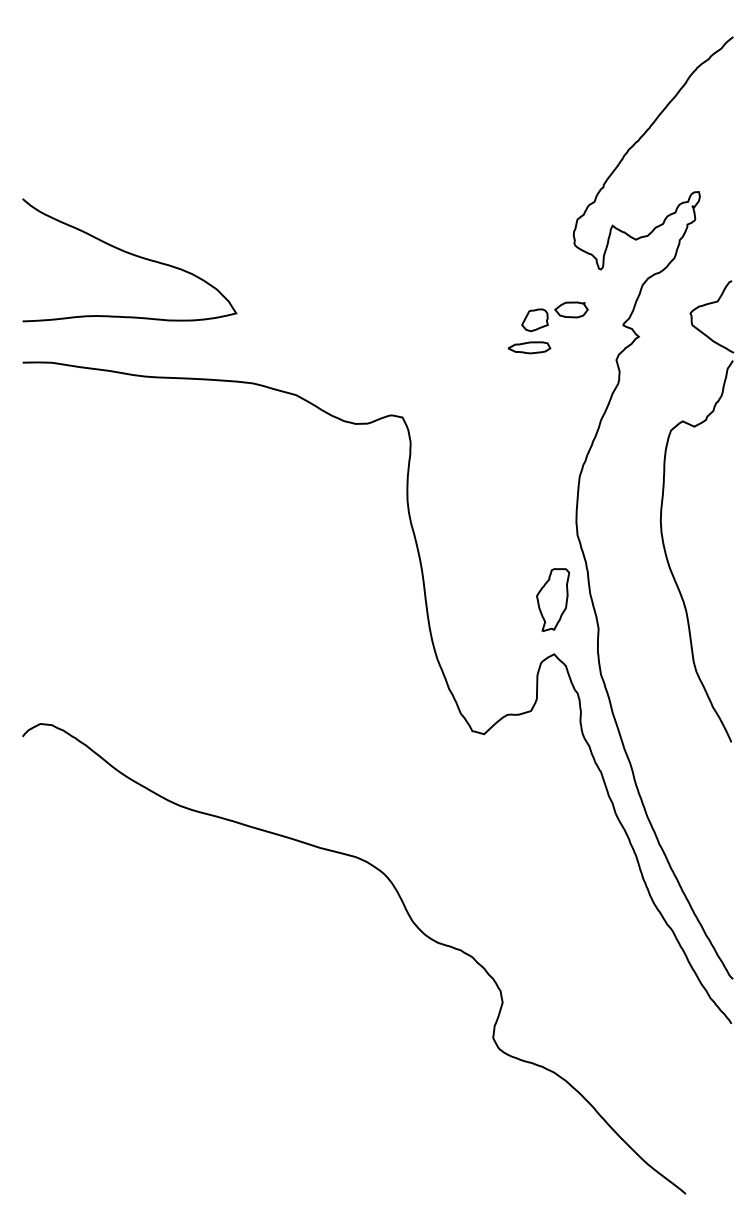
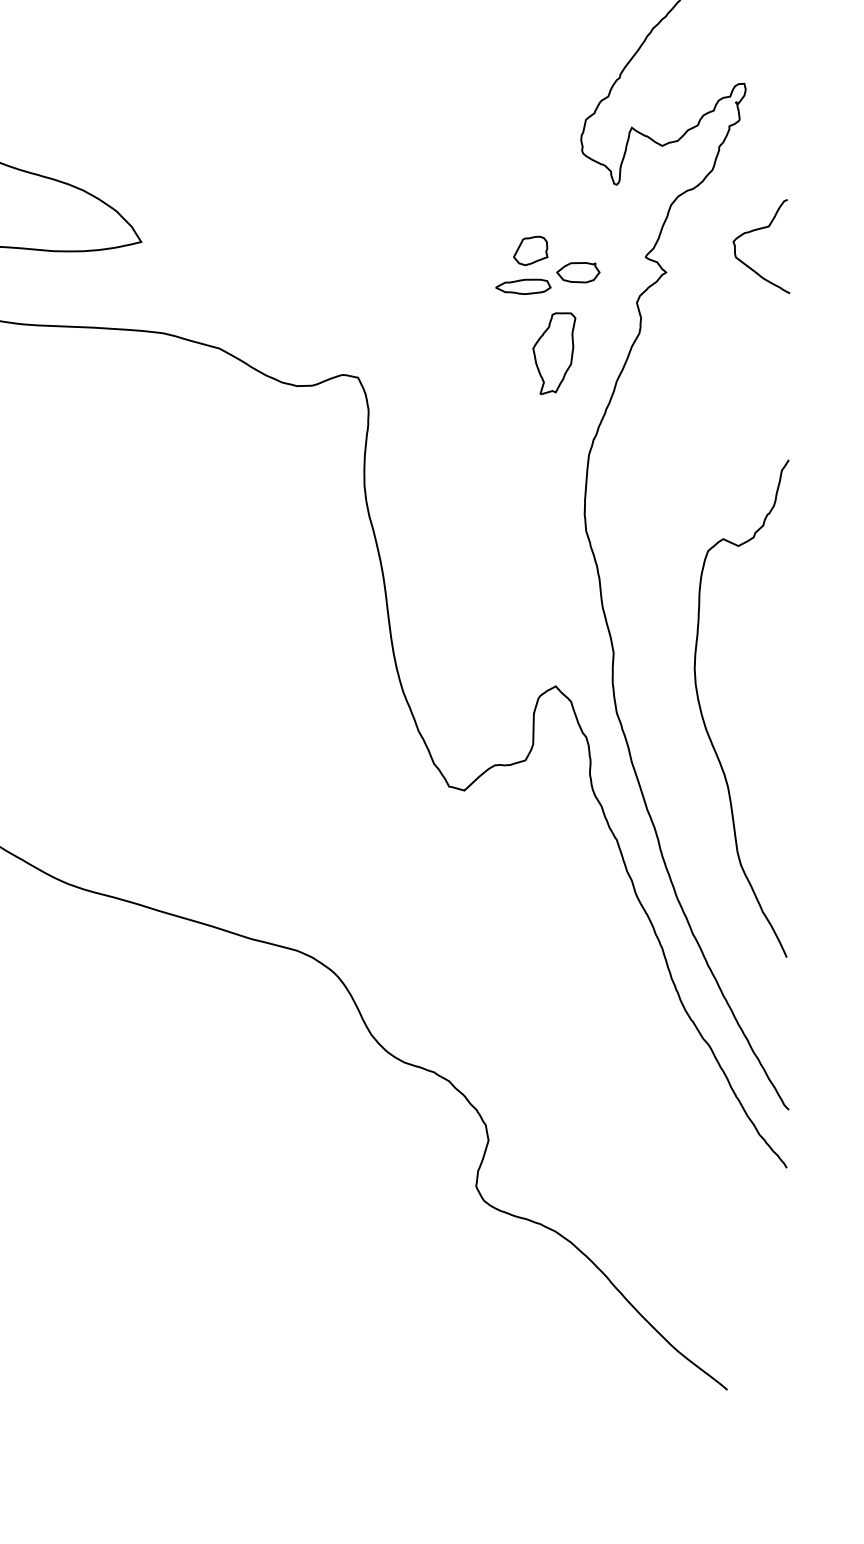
part: (571, 309) -> (578, 272), moved
curve: (668, 559) -> (704, 719), moved
part: (553, 599) -> (554, 352), moved

